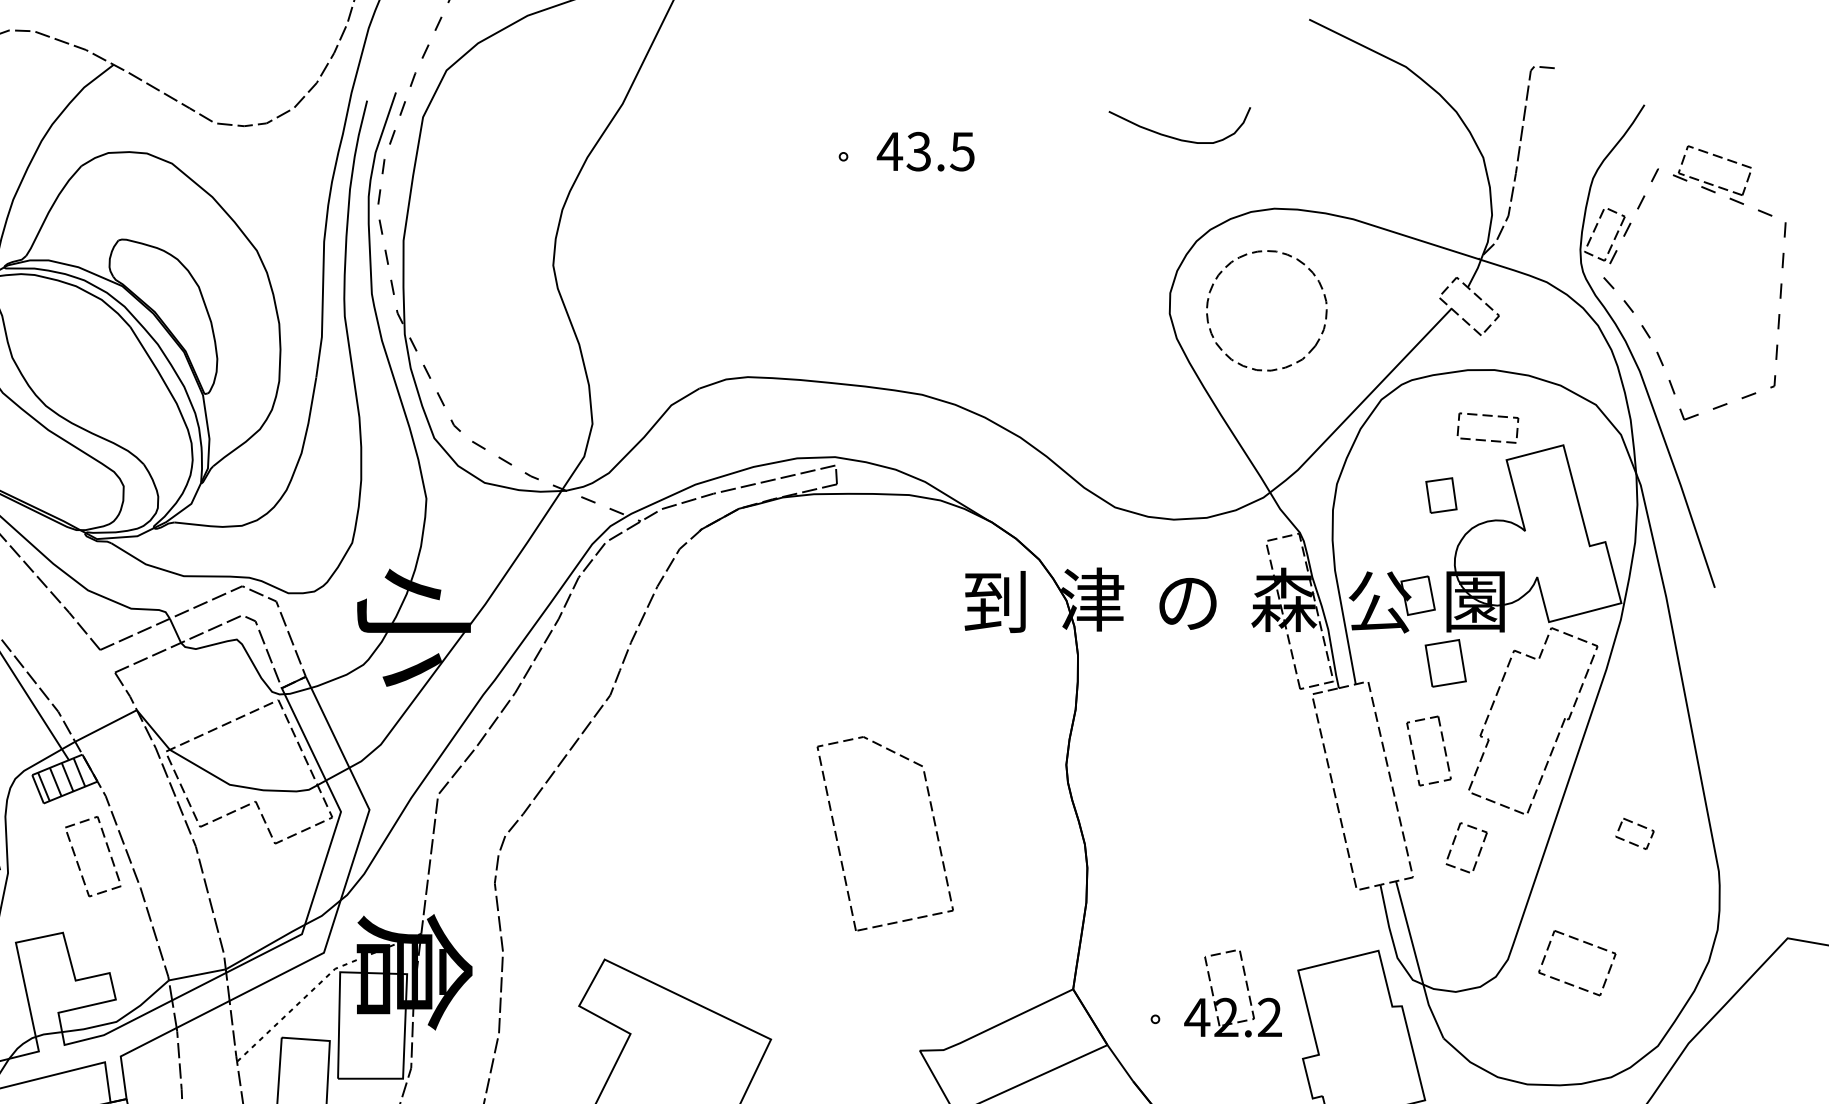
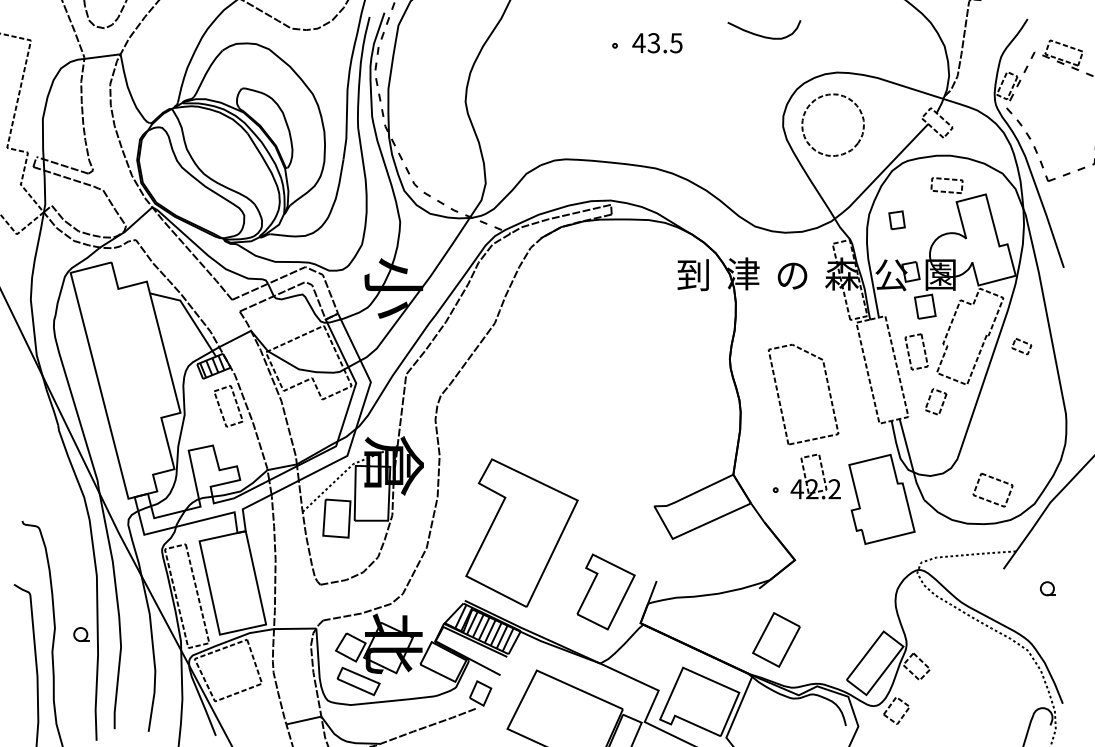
curve: (1176, 136) -> (762, 35), moved
part: (1440, 495) -> (896, 220), moved
part: (1634, 833) -> (1021, 346), moved
part: (838, 835) -> (779, 395), moved
part: (1583, 944) -> (996, 480), moved

